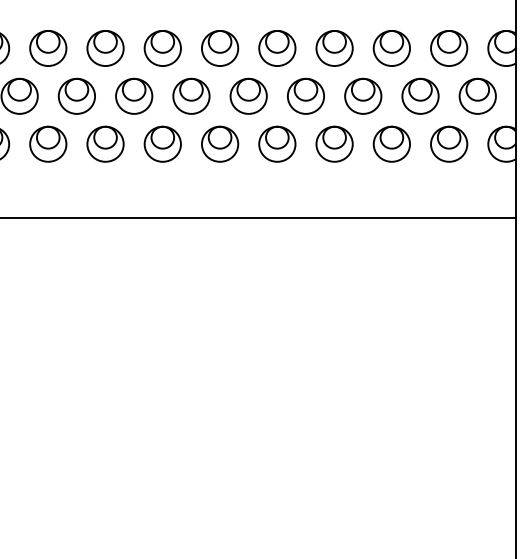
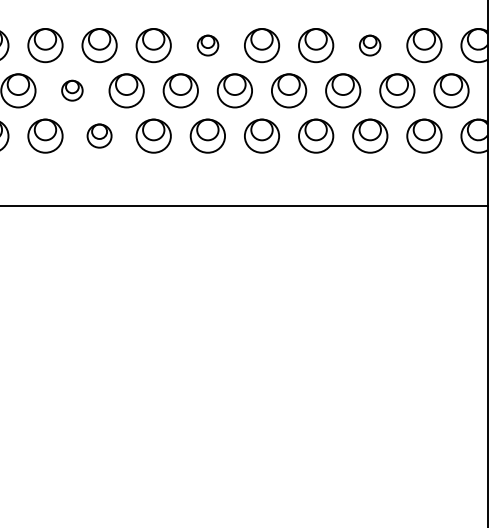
part: (220, 48) -> (208, 45), size x0.6
part: (391, 48) -> (369, 45), size x0.6
part: (76, 95) -> (72, 90), size x0.6
part: (105, 143) -> (99, 135), size x0.7

